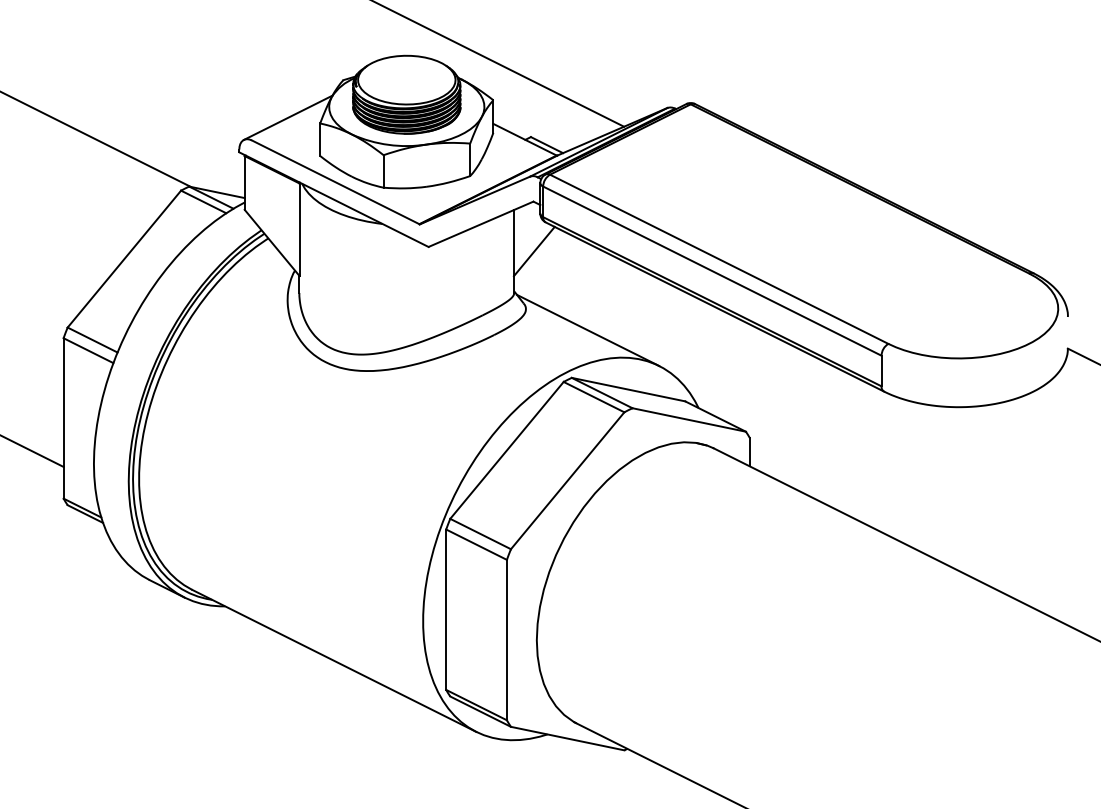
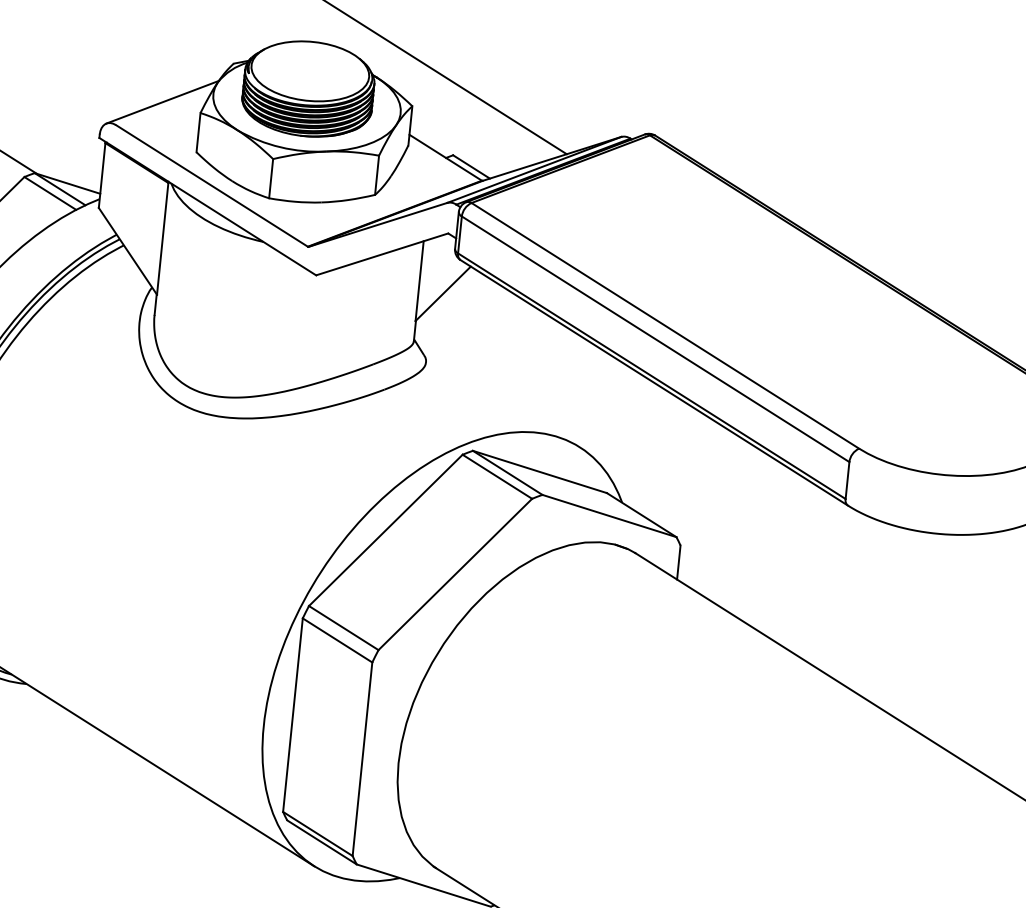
line: (587, 329) -> (497, 394), removed

